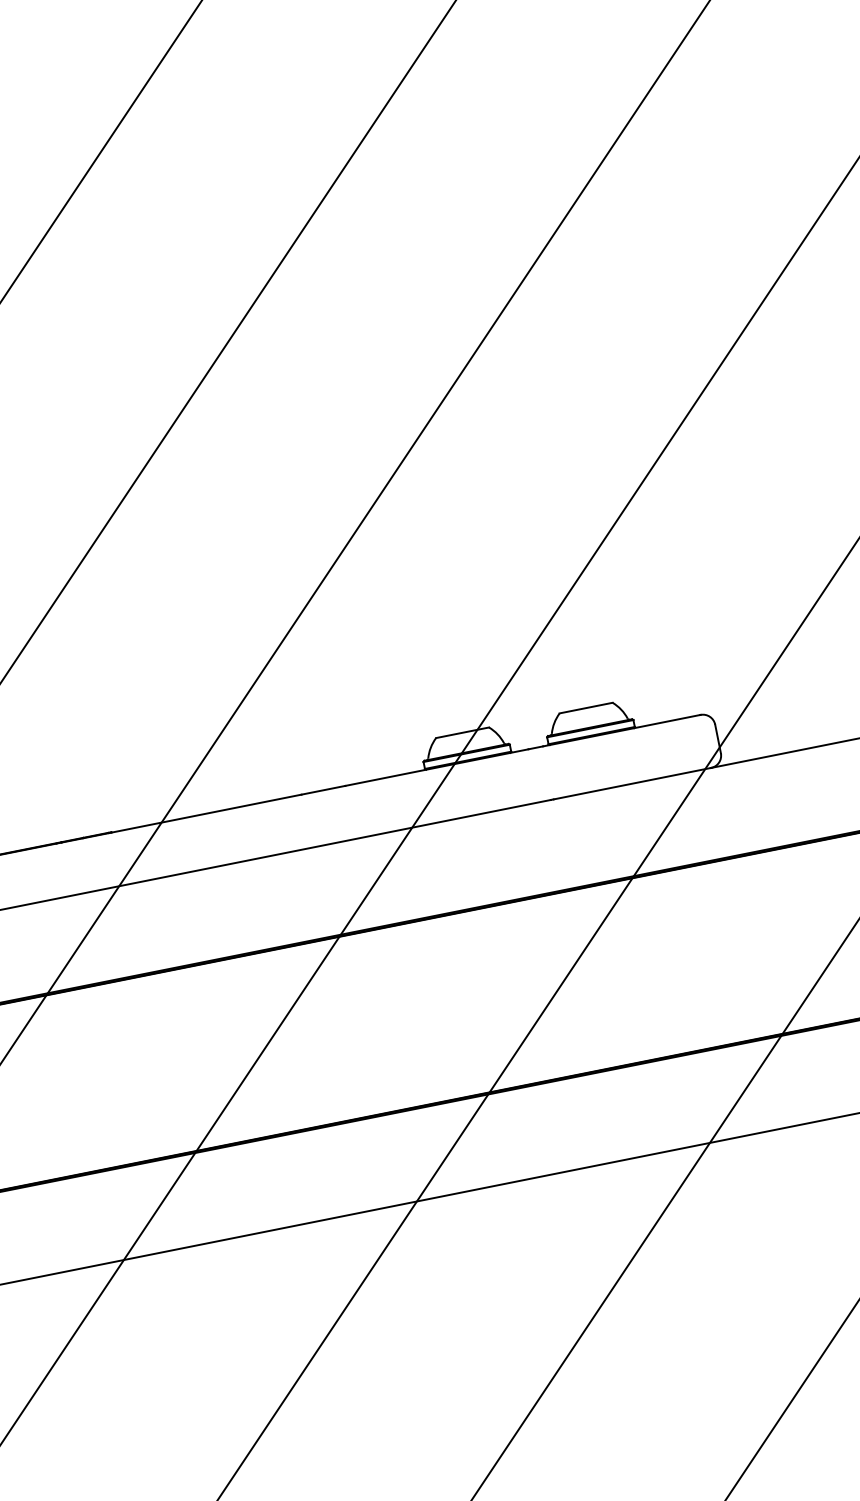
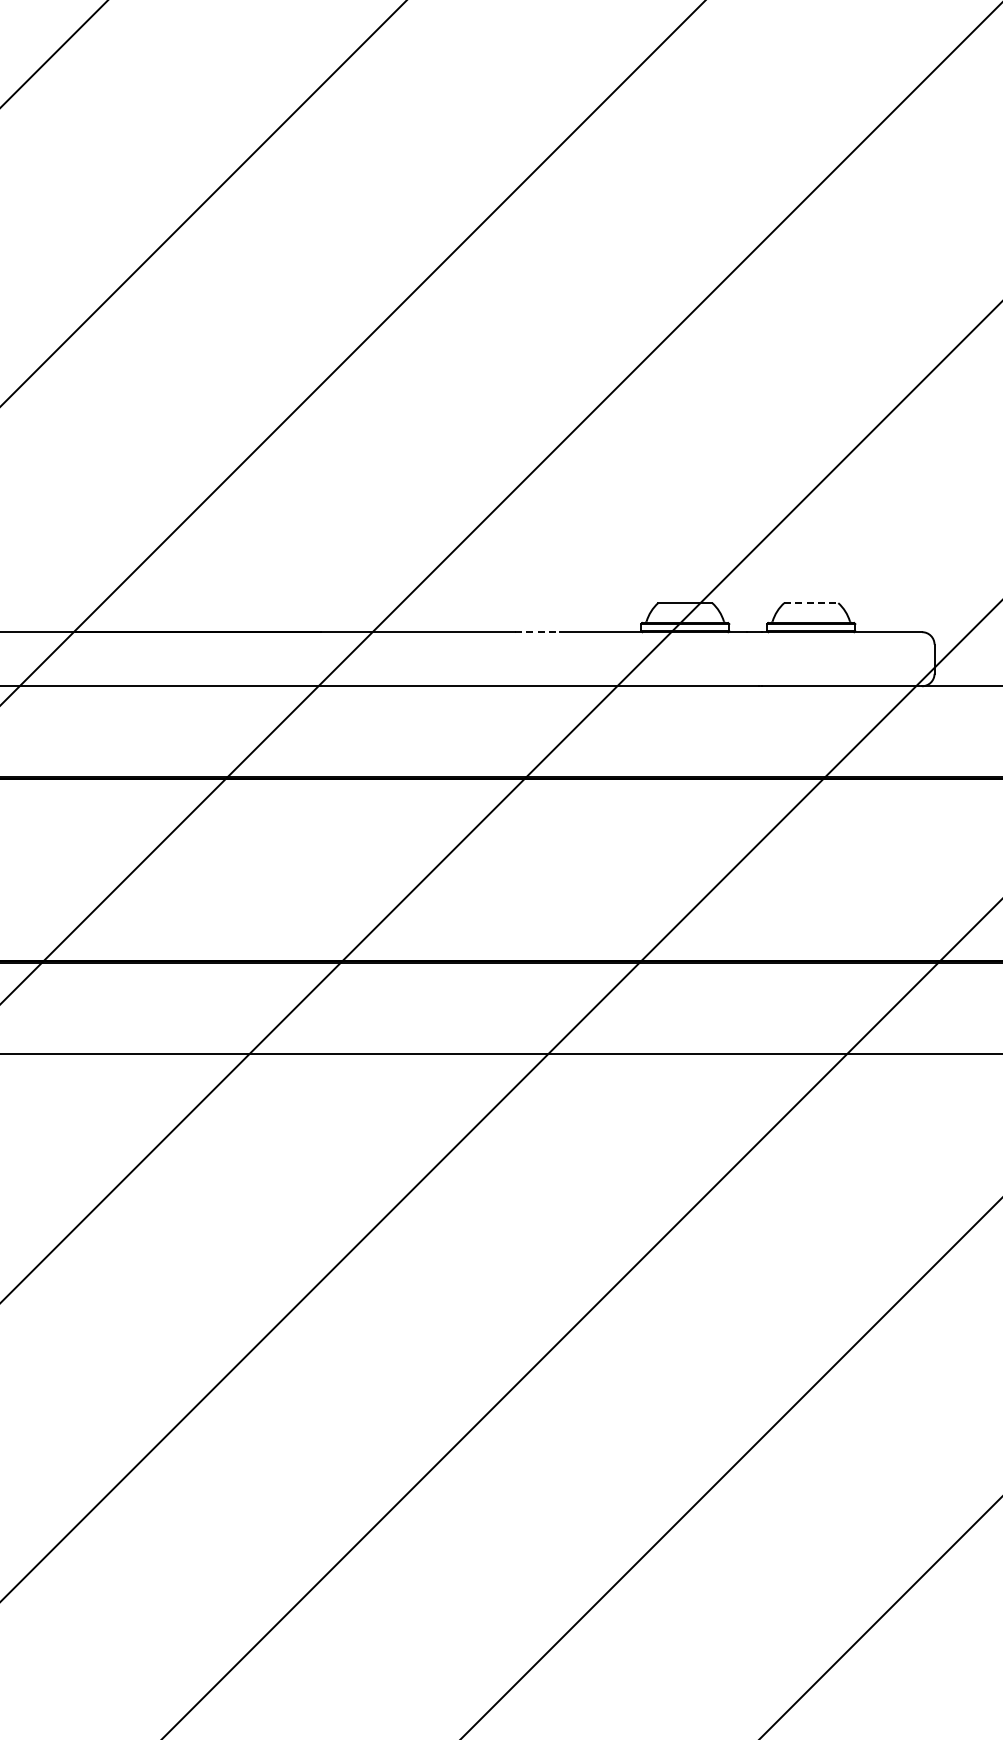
line: (586, 708) -> (811, 603), solid -> dashed
line: (324, 790) -> (538, 632), solid -> dashed

